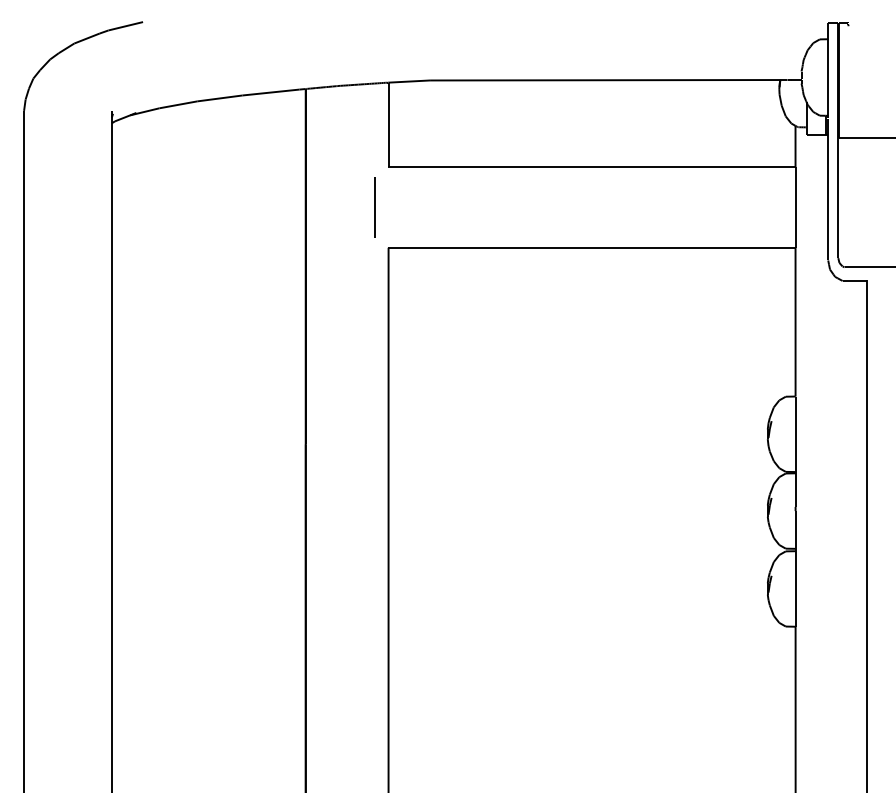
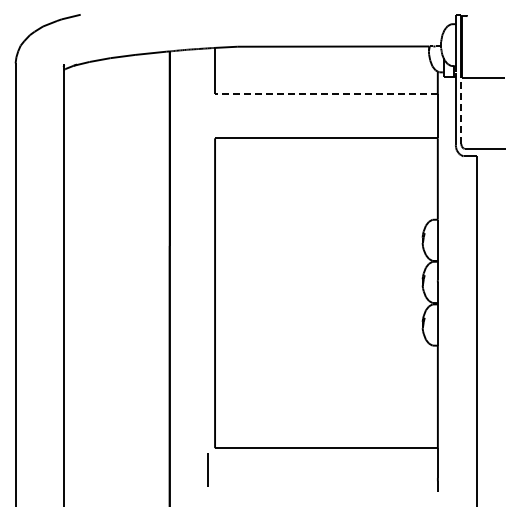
line: (590, 167) -> (325, 94), solid -> dashed
line: (838, 196) -> (461, 110), solid -> dashed
line: (374, 207) -> (207, 116), removed

